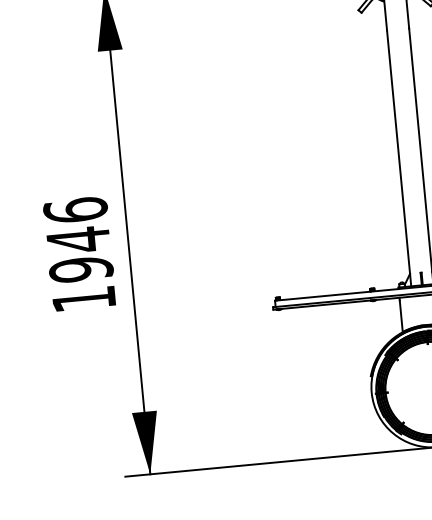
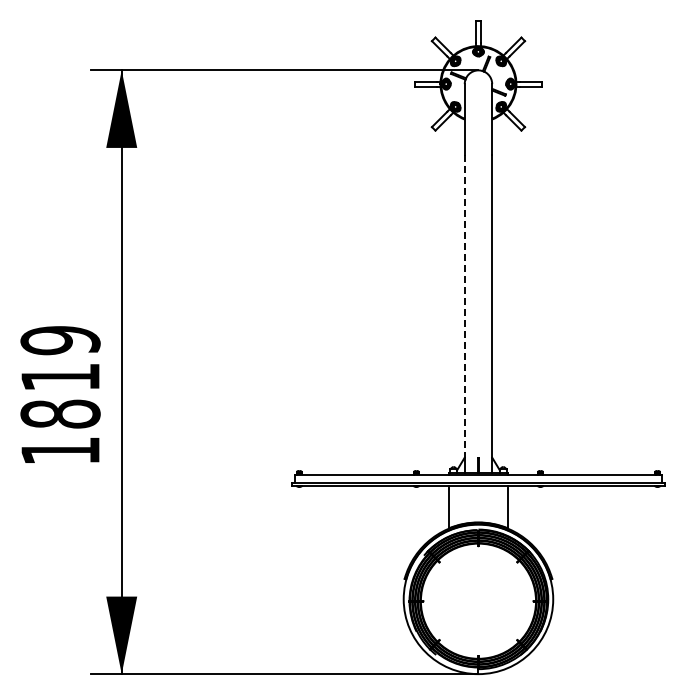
line: (398, 153) -> (464, 307), solid -> dashed
text: (78, 239) -> (60, 376), 1946 -> 1819

